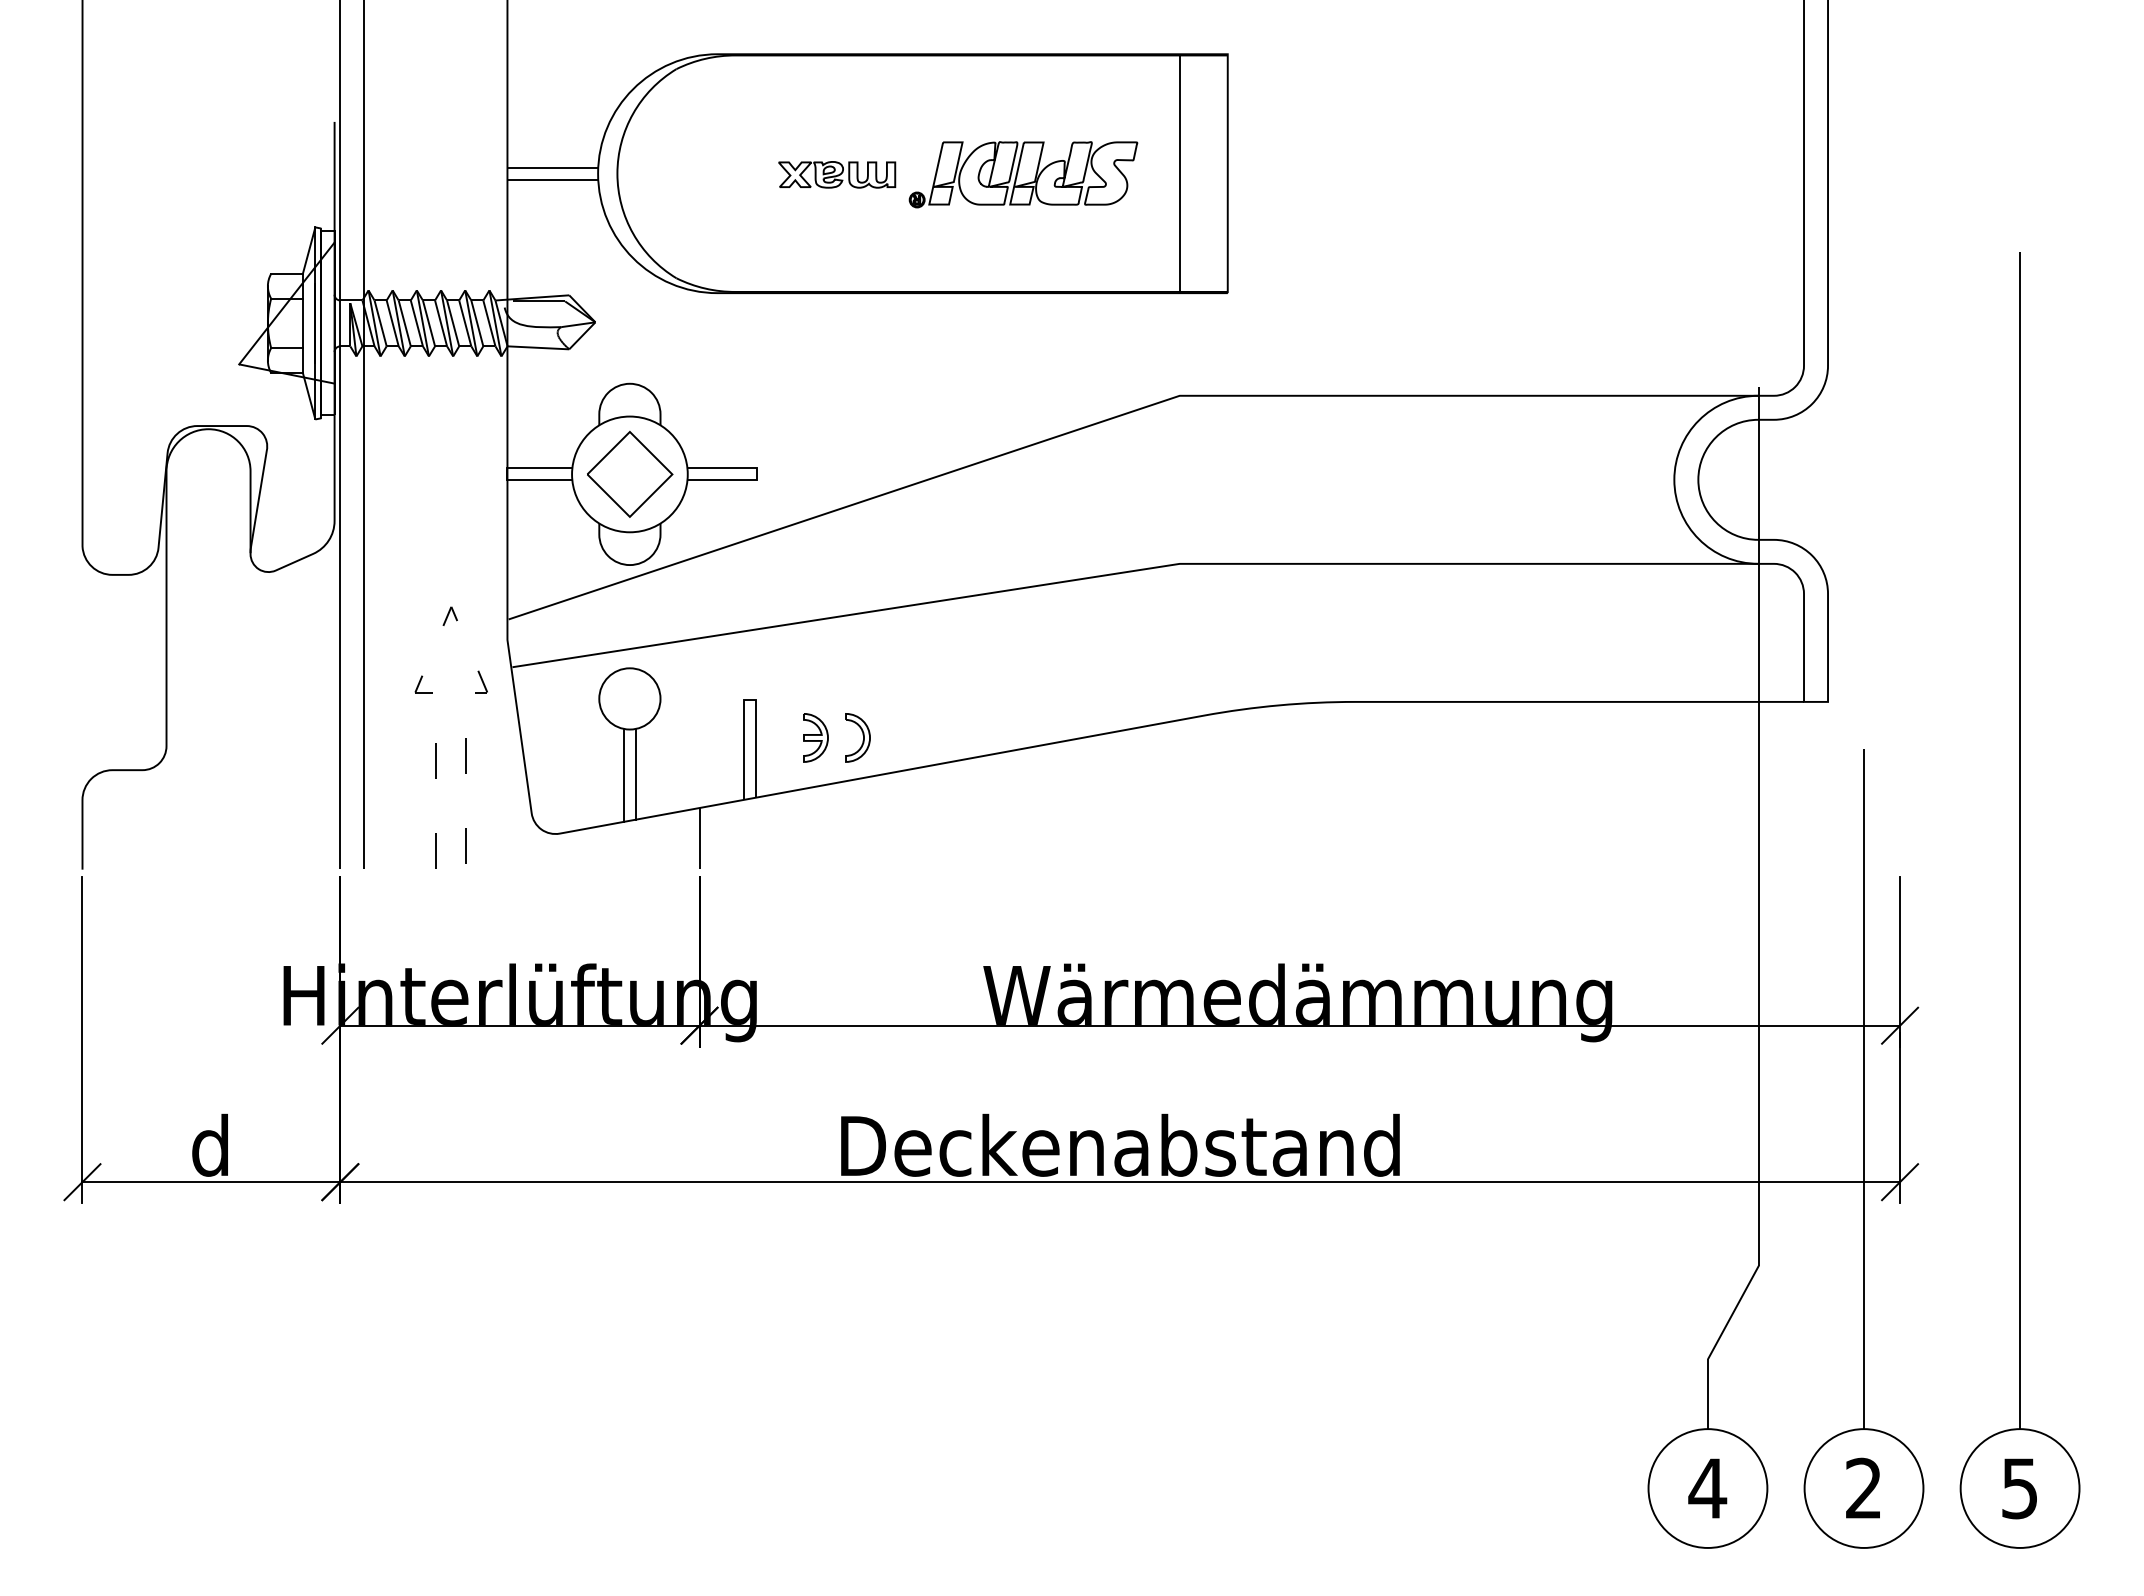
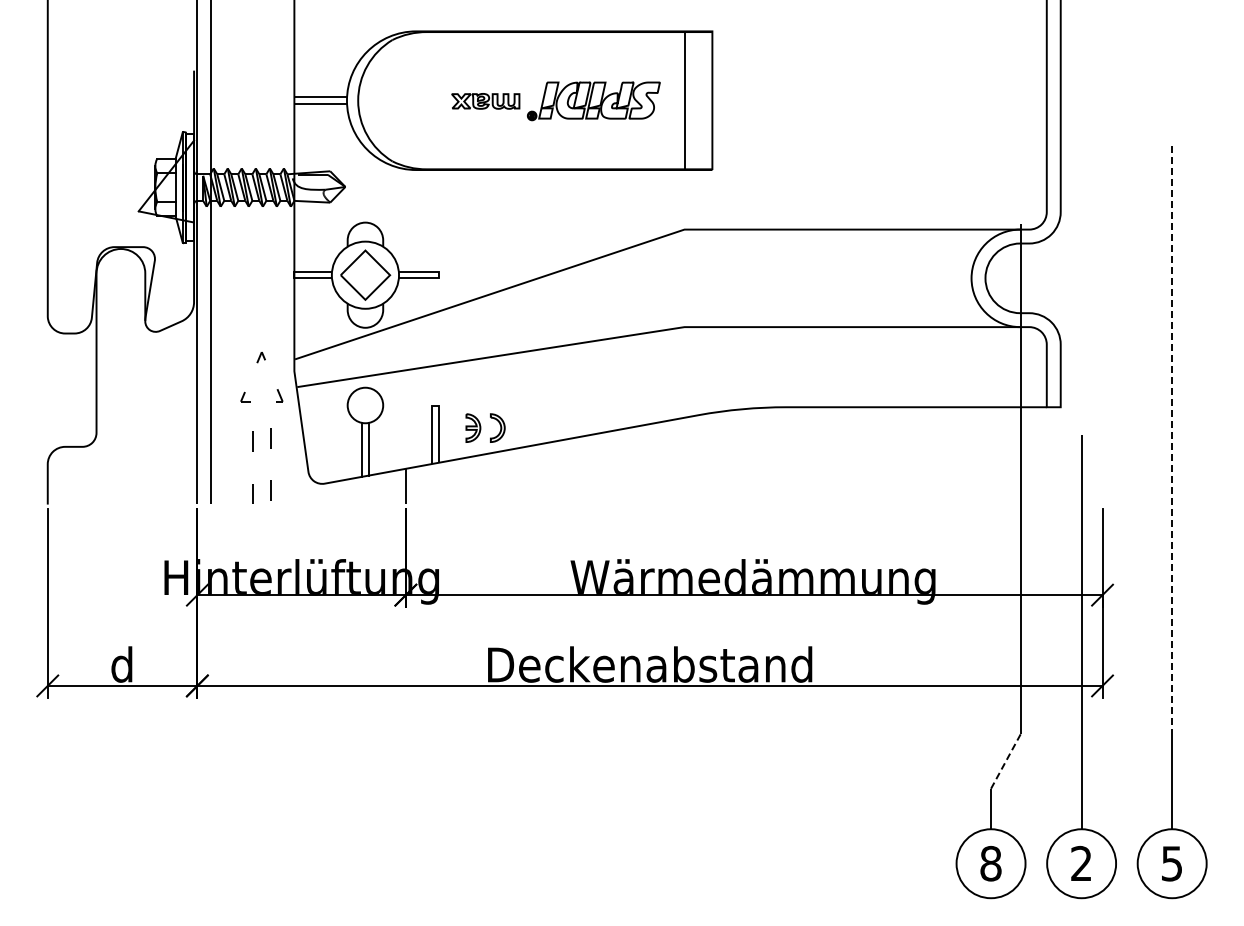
line: (2020, 759) -> (1172, 440), solid -> dashed
line: (1732, 1312) -> (1005, 761), solid -> dashed
text: (1706, 1488) -> (990, 863), 4 -> 8

